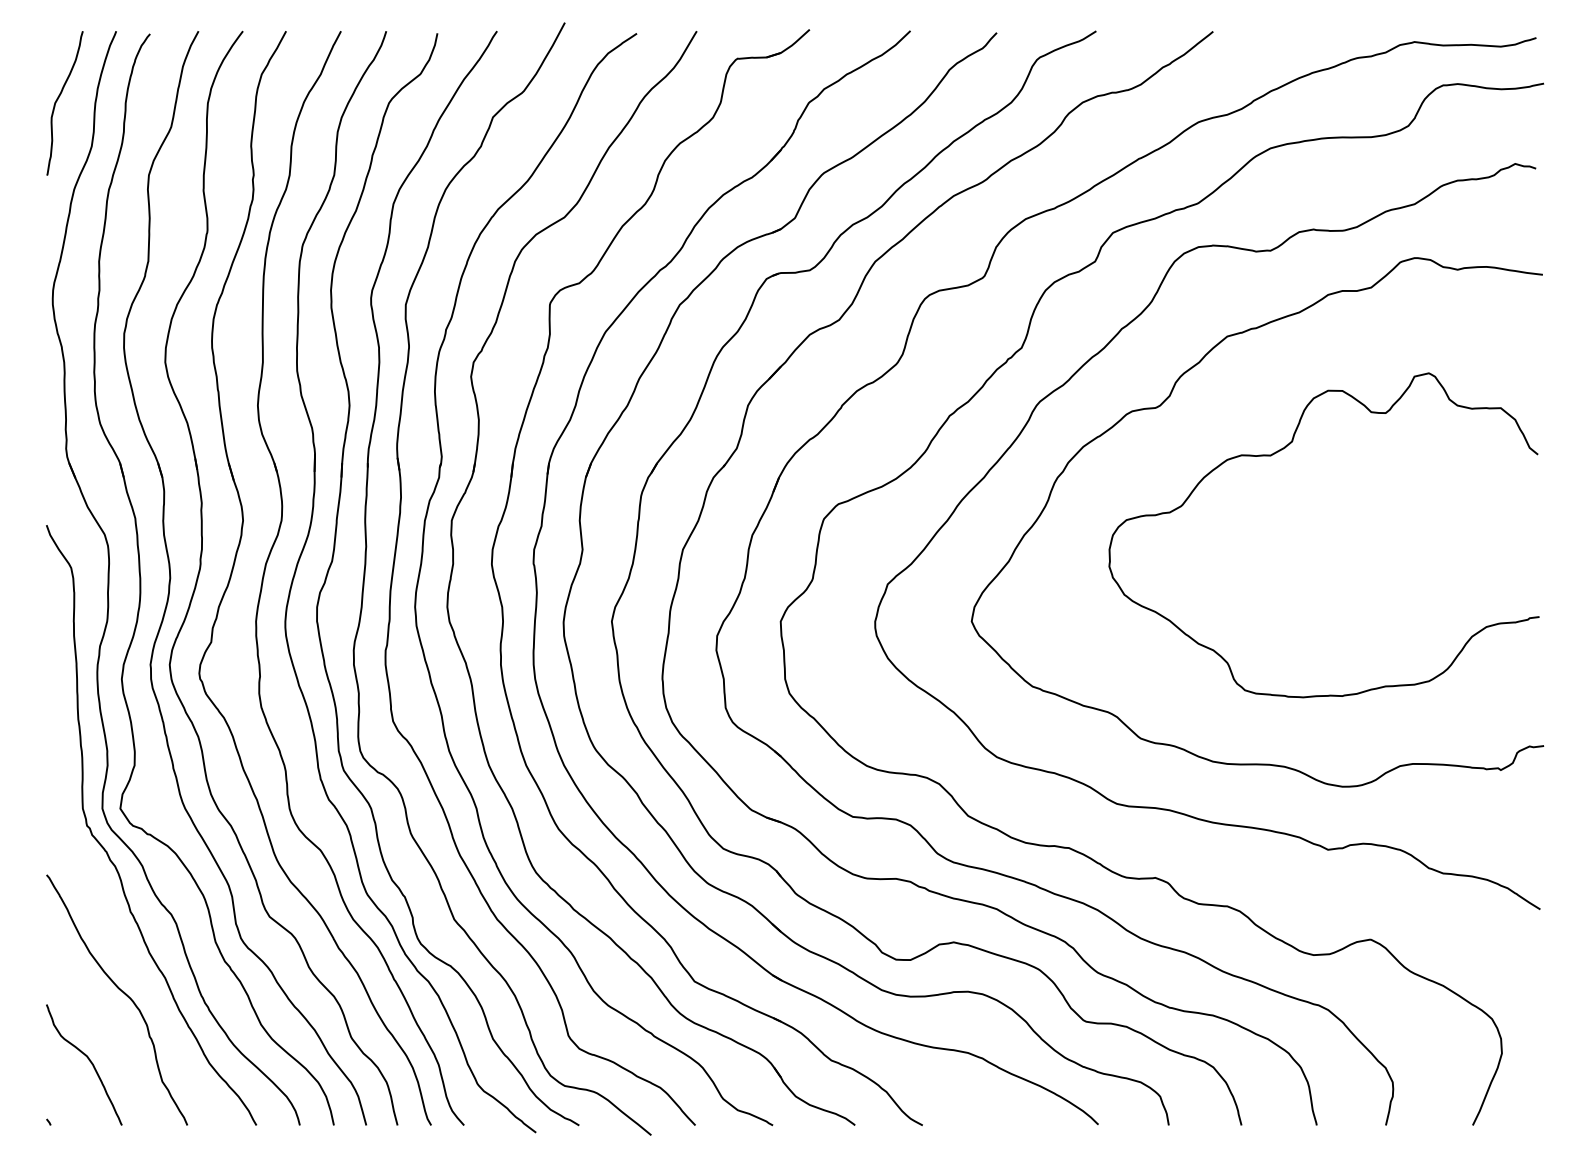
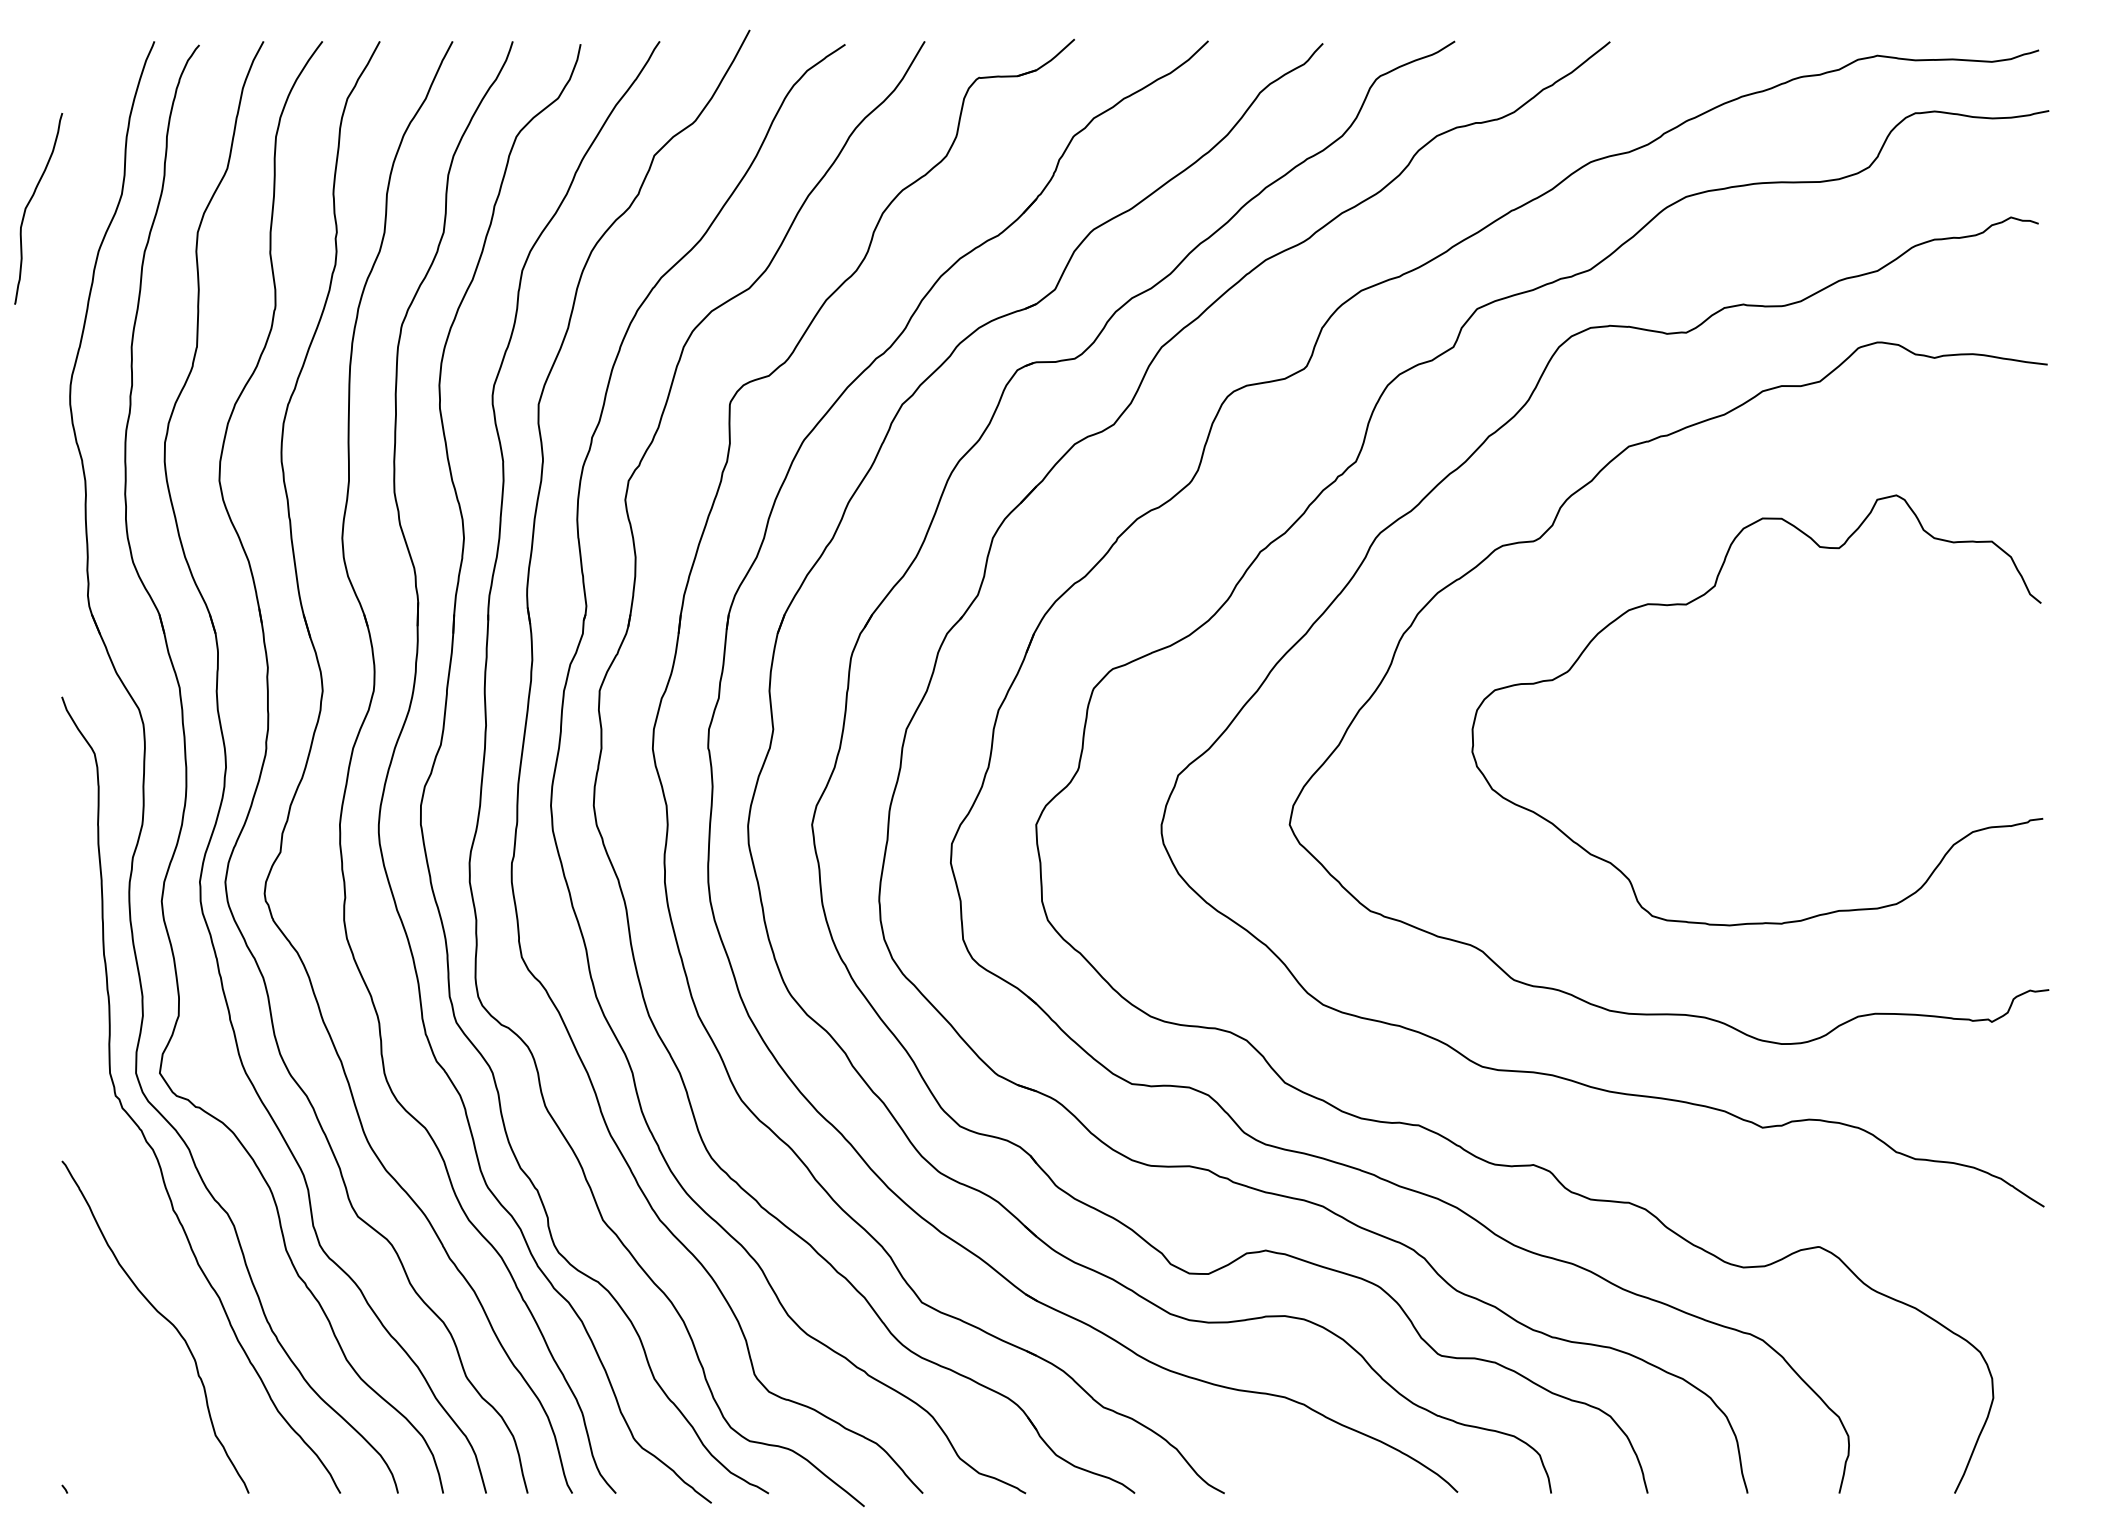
curve: (58, 99) -> (29, 203), moved
curve: (88, 1060) -> (117, 1407), removed

